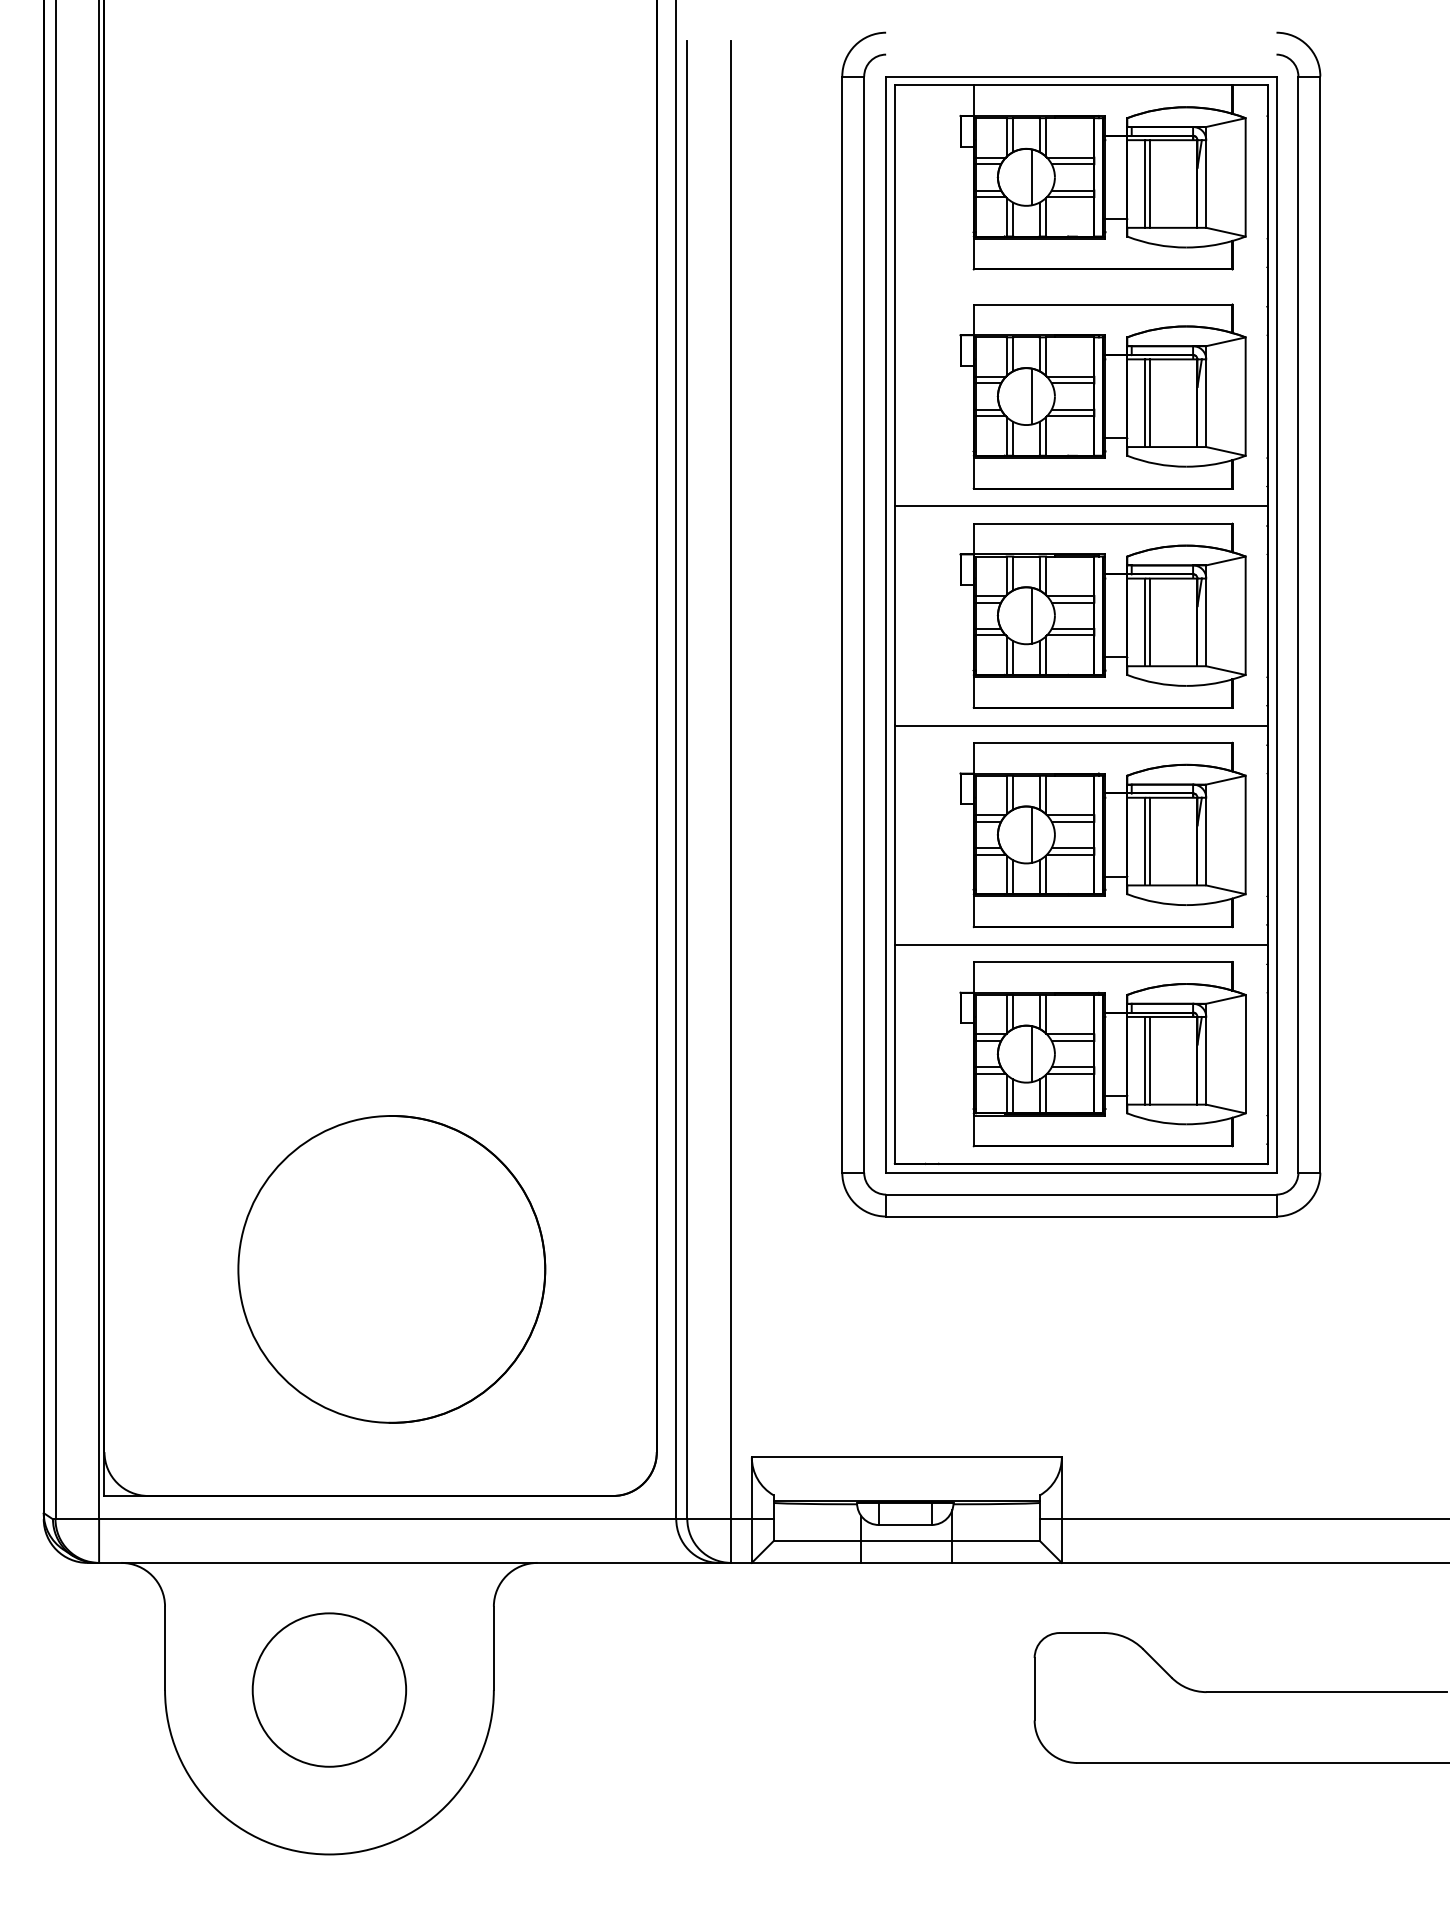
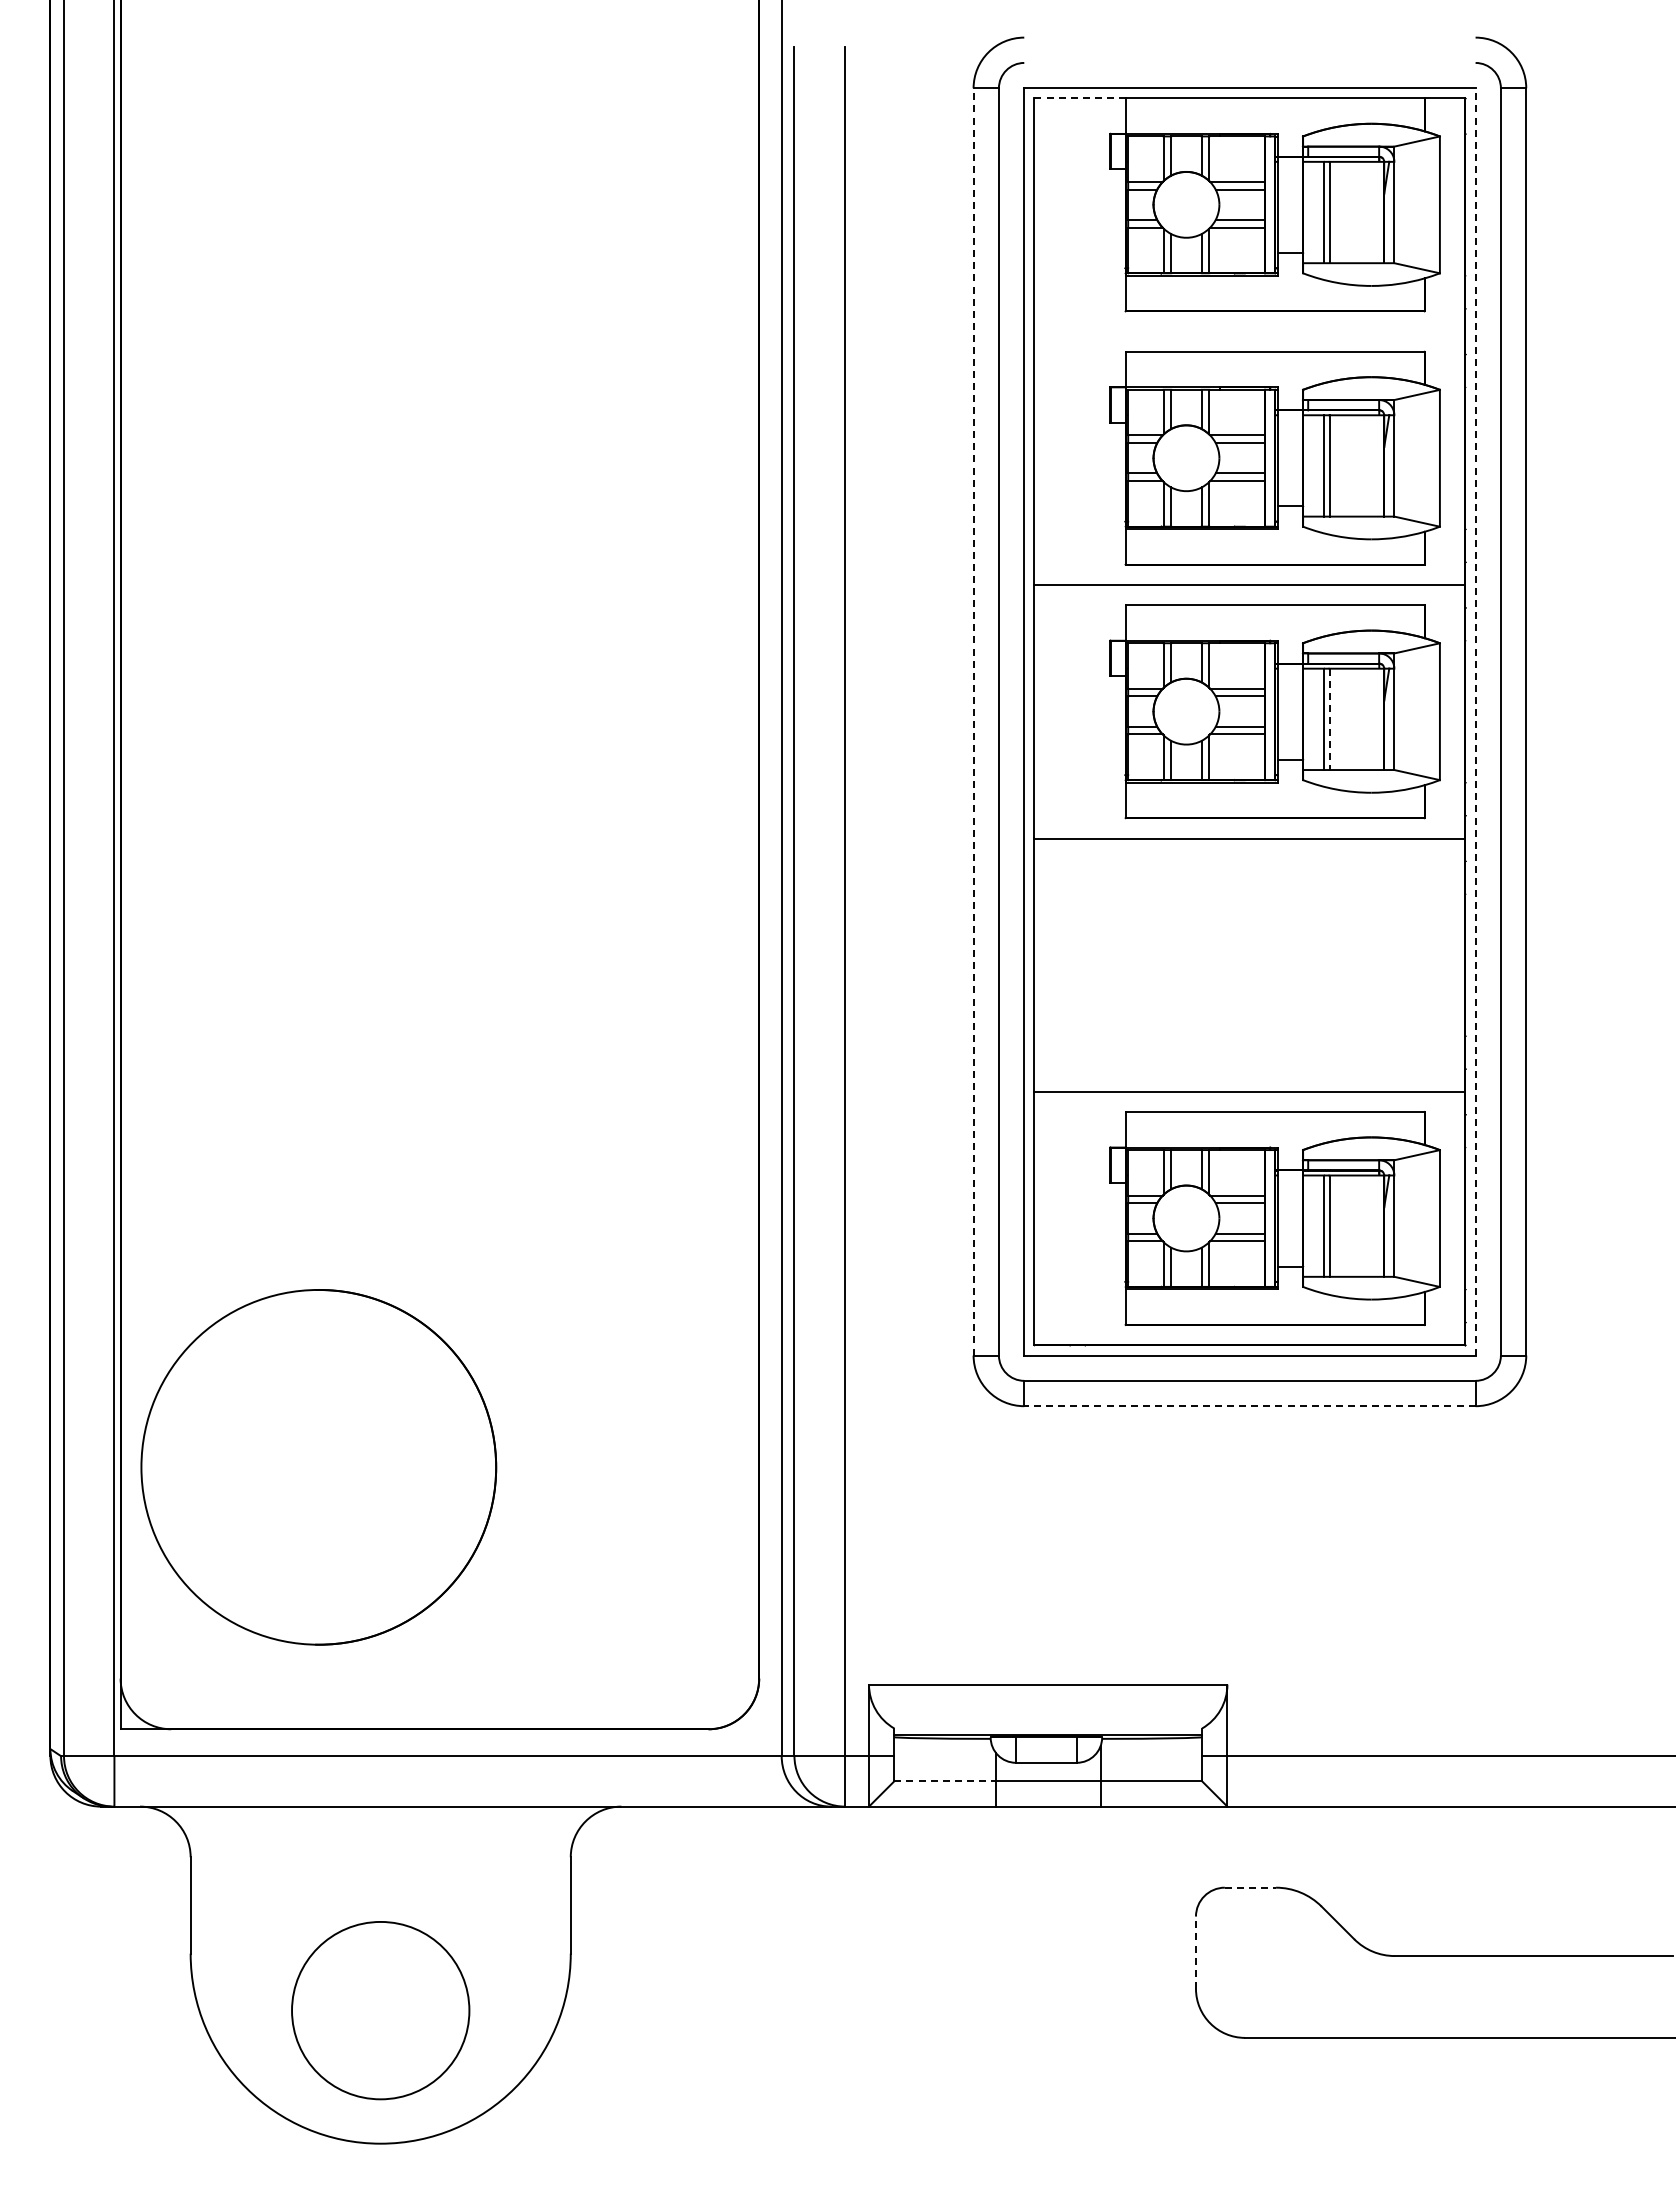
line: (934, 85) -> (1080, 98), solid -> dashed
line: (1032, 177) -> (1193, 204), removed
line: (1032, 396) -> (1193, 458), removed
line: (1032, 615) -> (1193, 711), removed
line: (1150, 622) -> (1329, 719), solid -> dashed
line: (842, 624) -> (973, 721), solid -> dashed
line: (1276, 624) -> (1475, 721), solid -> dashed
part: (1102, 834) -> (1274, 964), removed
line: (1032, 1054) -> (1193, 1218), removed
line: (1080, 1216) -> (1249, 1406), solid -> dashed
part: (391, 1269) -> (318, 1467), moved
line: (817, 1541) -> (945, 1781), solid -> dashed
line: (1081, 1632) -> (1250, 1887), solid -> dashed
circle: (329, 1689) -> (380, 2010), moved
line: (1034, 1689) -> (1195, 1952), solid -> dashed

